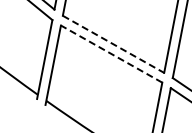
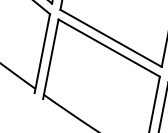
line: (113, 44) -> (111, 38), dashed -> solid
line: (111, 53) -> (109, 47), dashed -> solid

